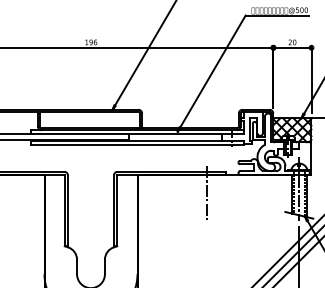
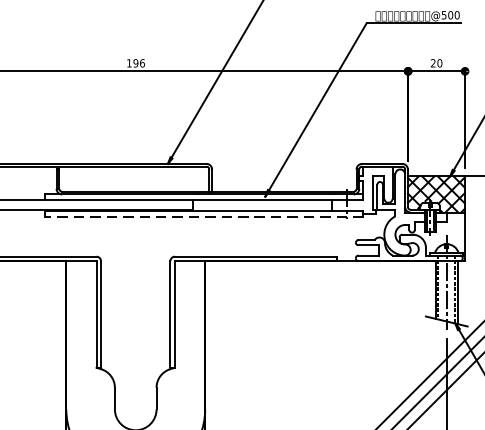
line: (136, 145) -> (203, 217), solid -> dashed
line: (207, 192) -> (309, 287), removed

